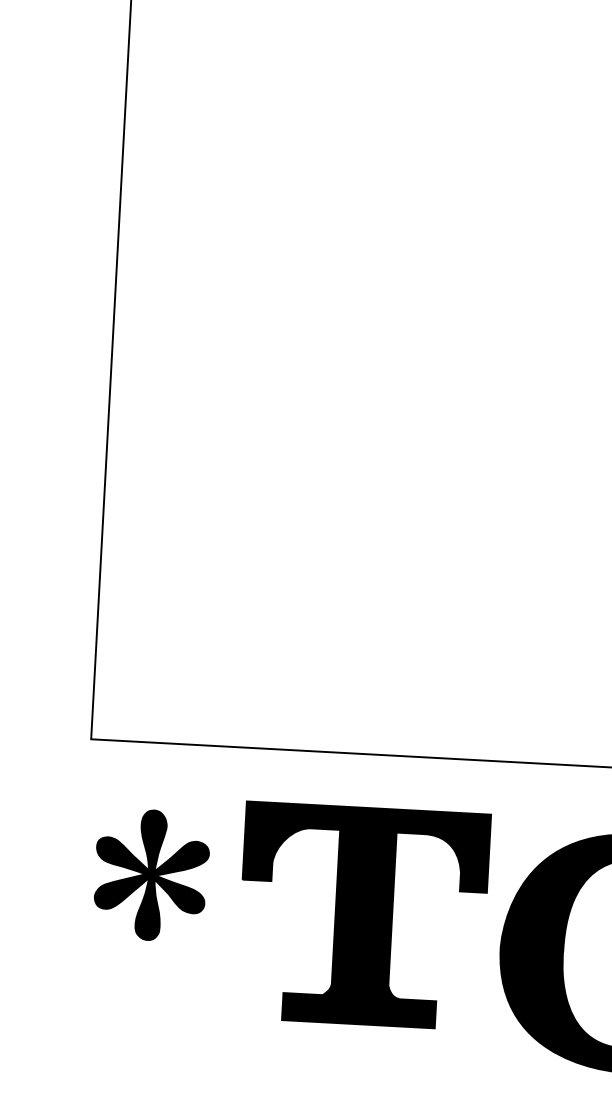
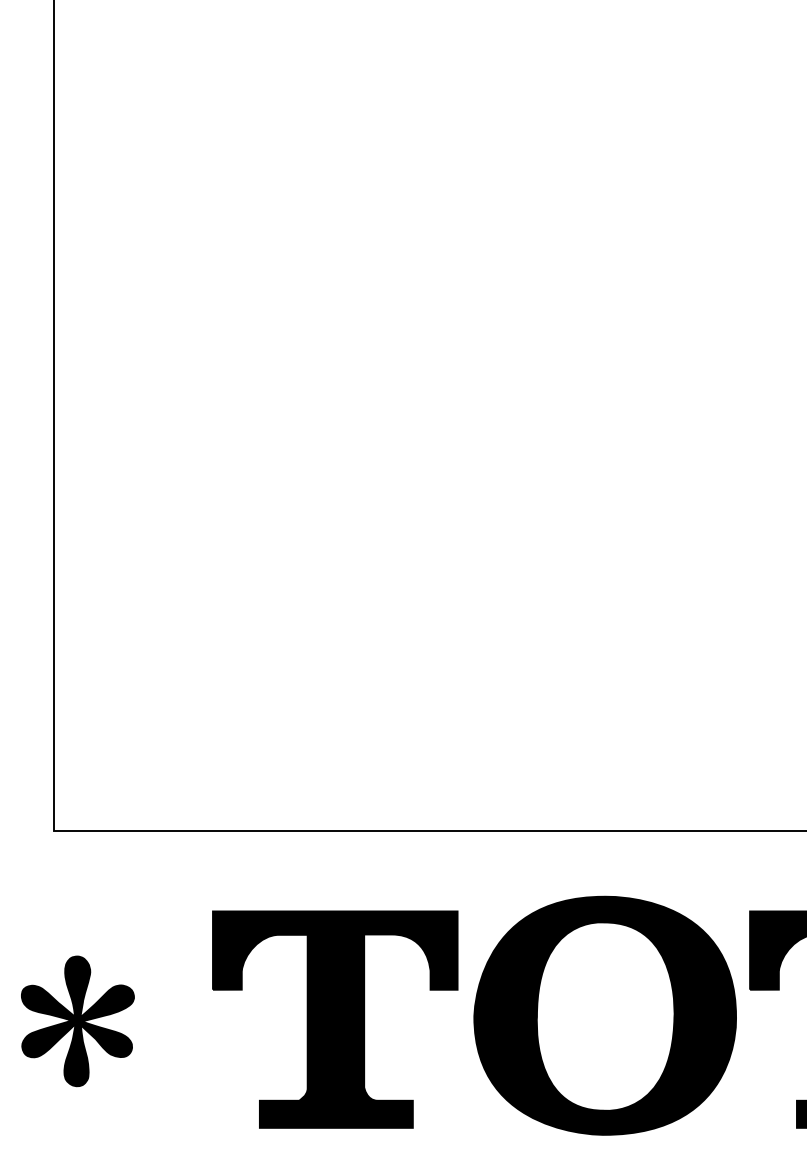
part: (151, 875) -> (77, 1021), moved
part: (363, 915) -> (335, 1019), moved

